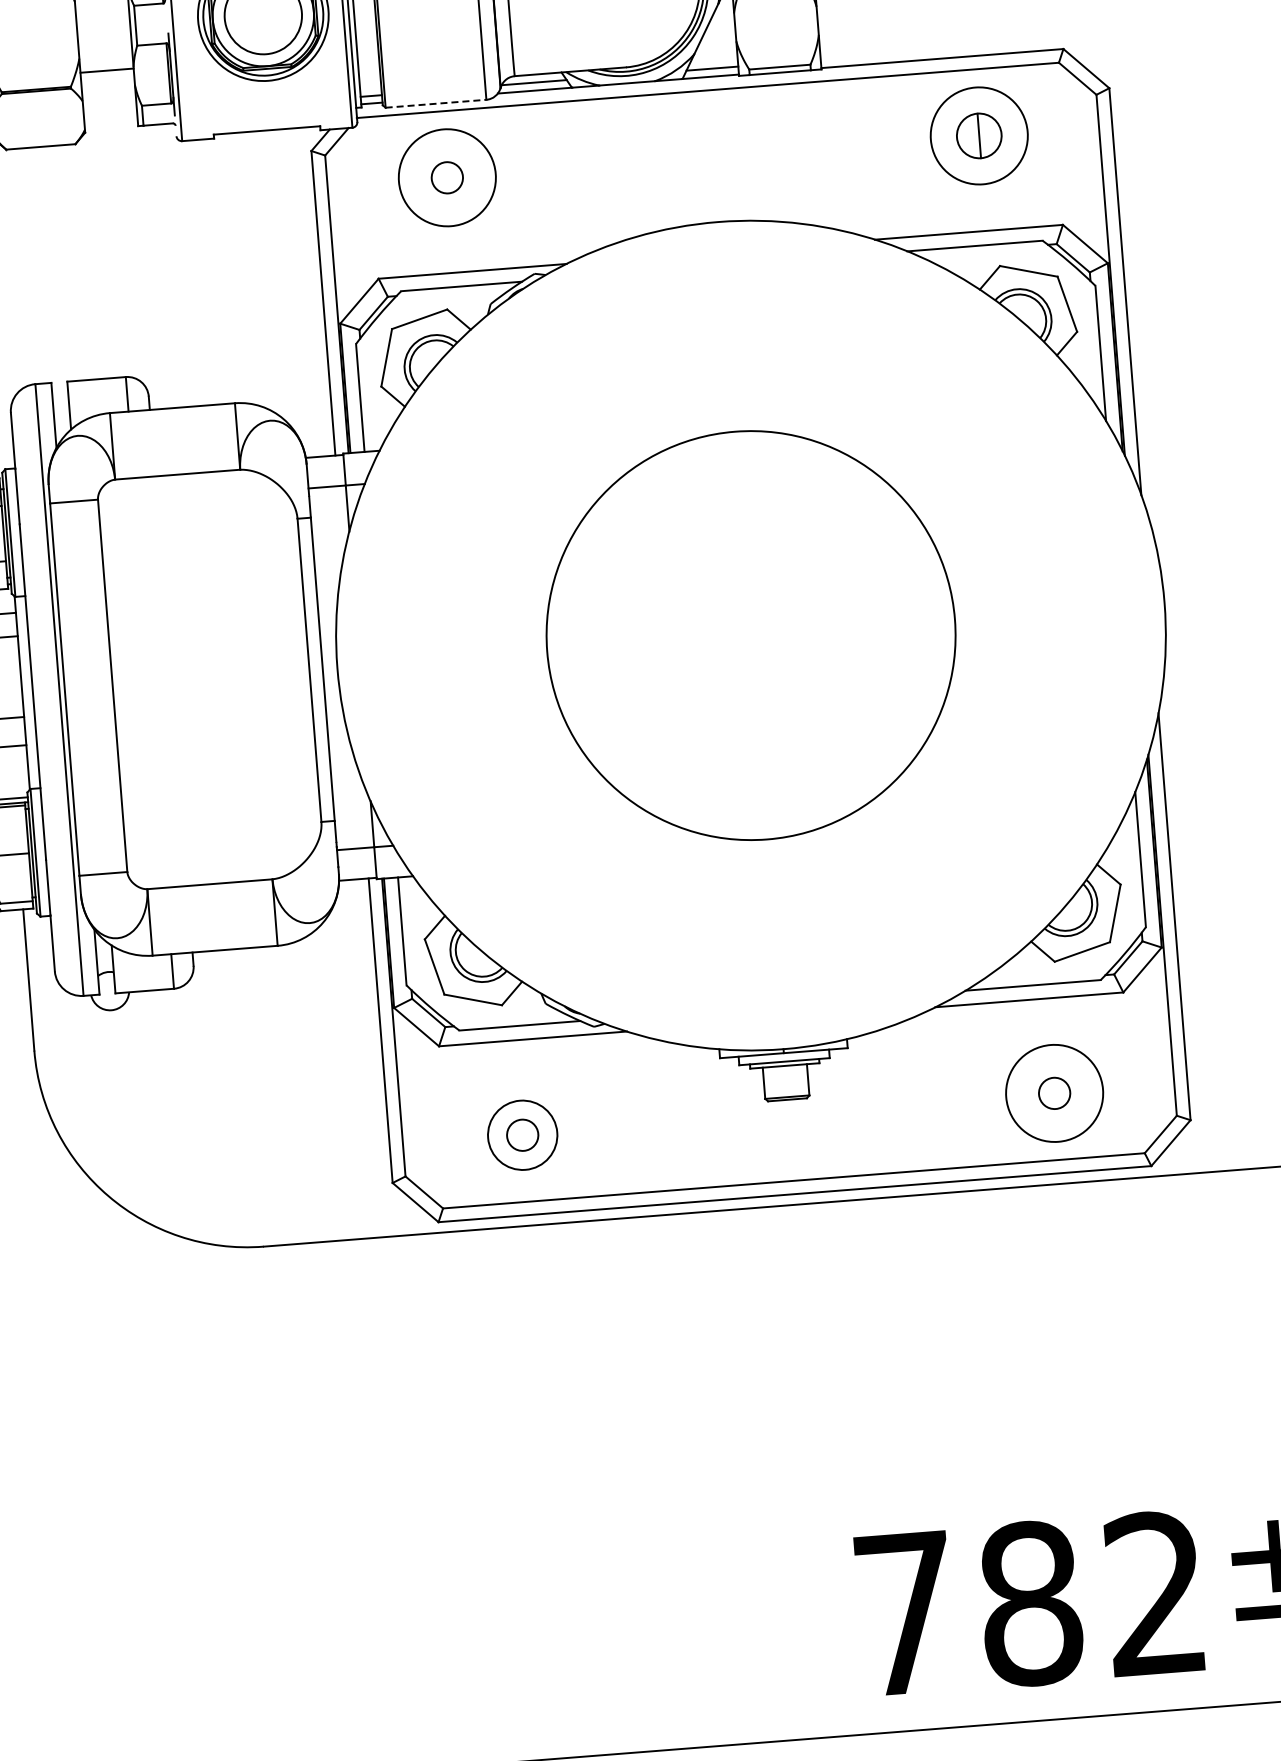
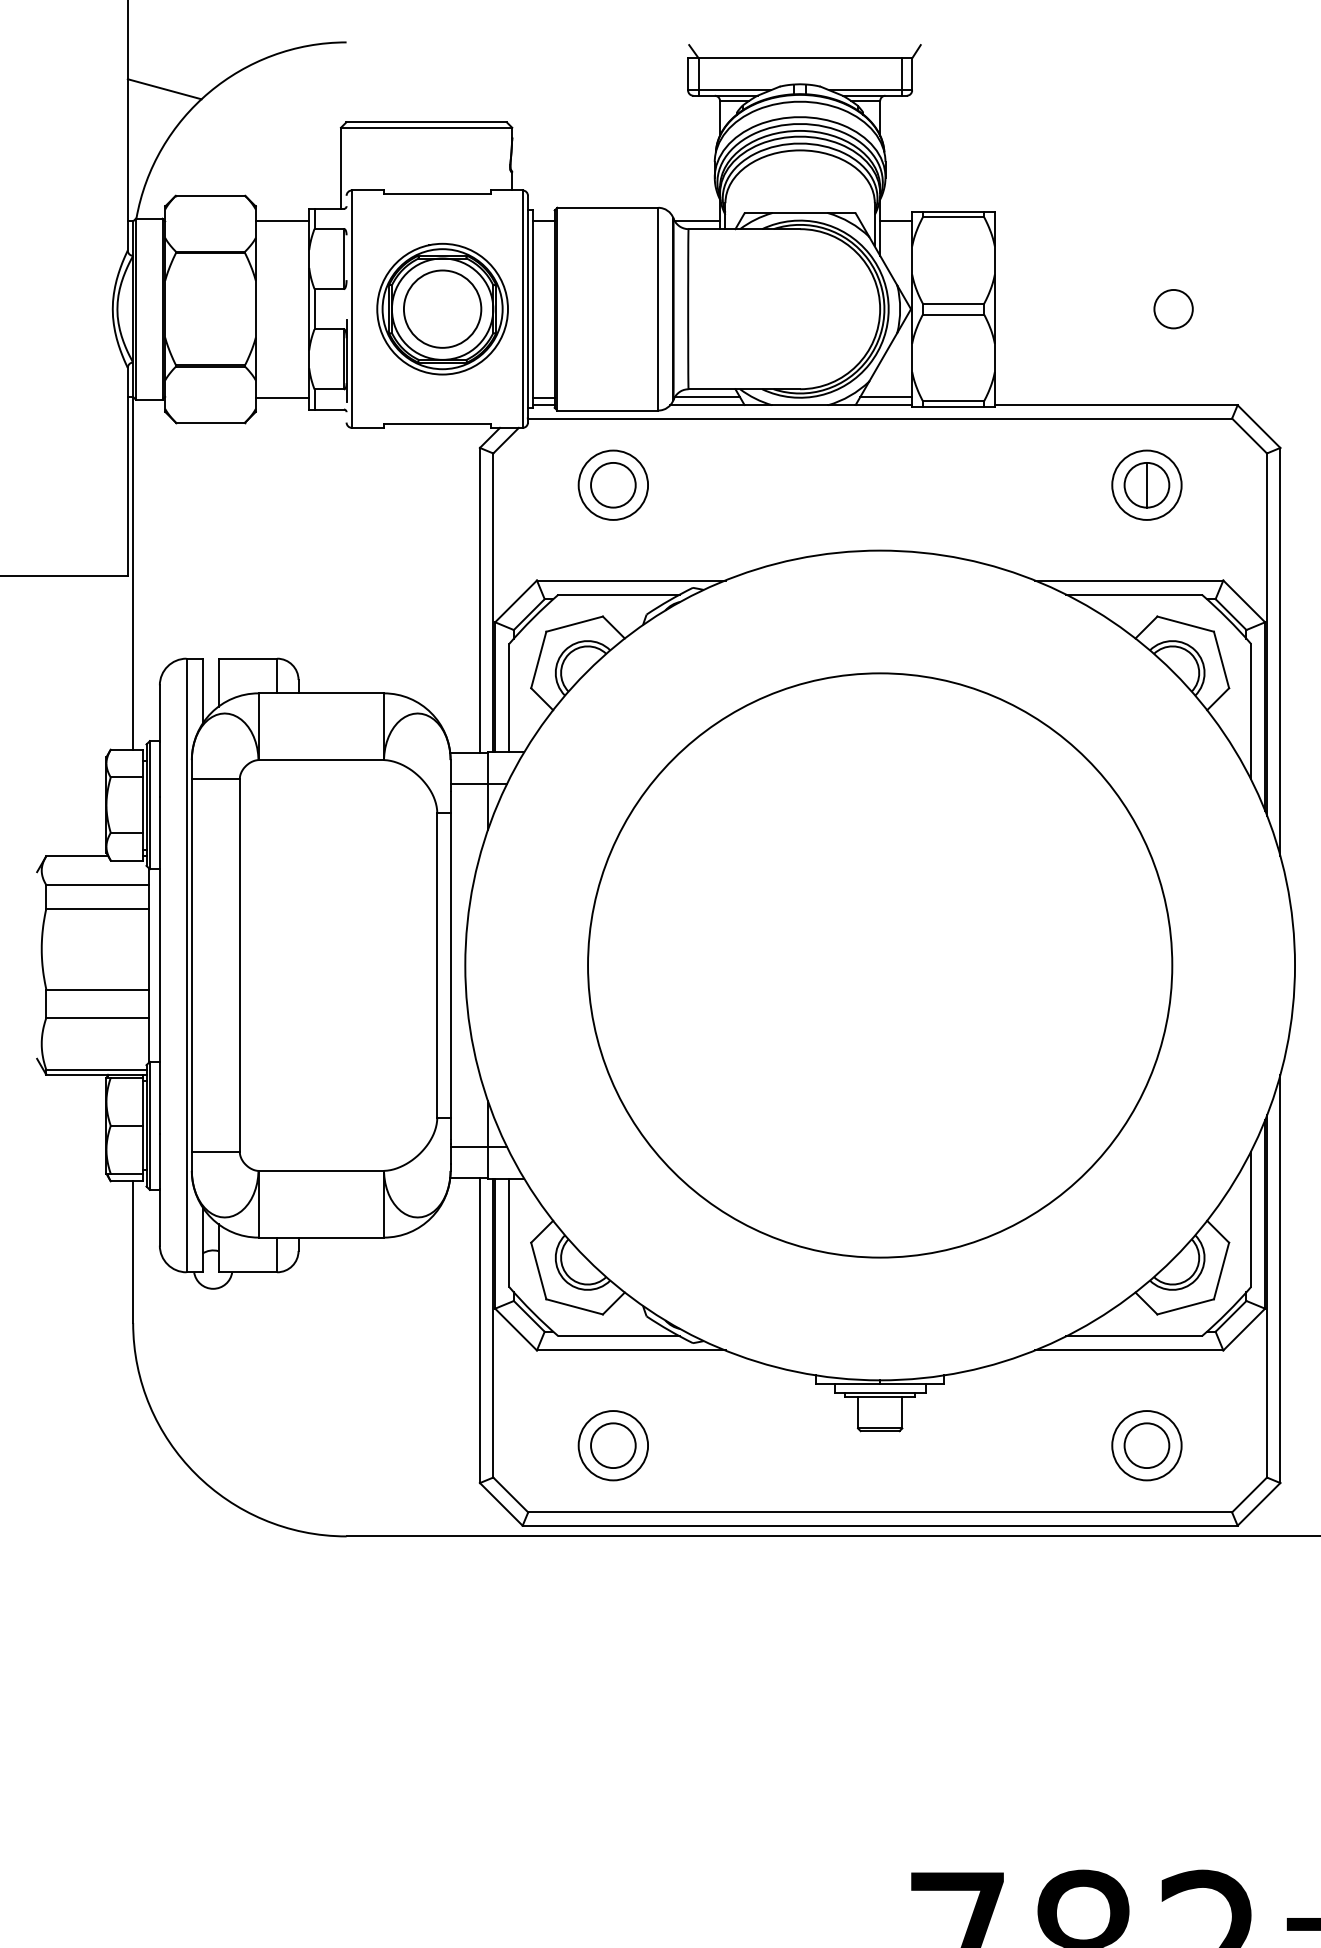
line: (107, 70) -> (282, 397), moved
line: (435, 103) -> (607, 410), dashed -> solid
circle: (978, 135) -> (1146, 484), size x0.71
circle: (447, 177) -> (613, 484), size x0.71
circle: (447, 177) -> (613, 484), size x1.43
circle: (751, 635) -> (880, 965), size x1.43
circle: (1054, 1093) -> (1146, 1445), size x0.71
circle: (1054, 1093) -> (1146, 1445), size x1.43
circle: (522, 1135) -> (613, 1445), size x1.43

